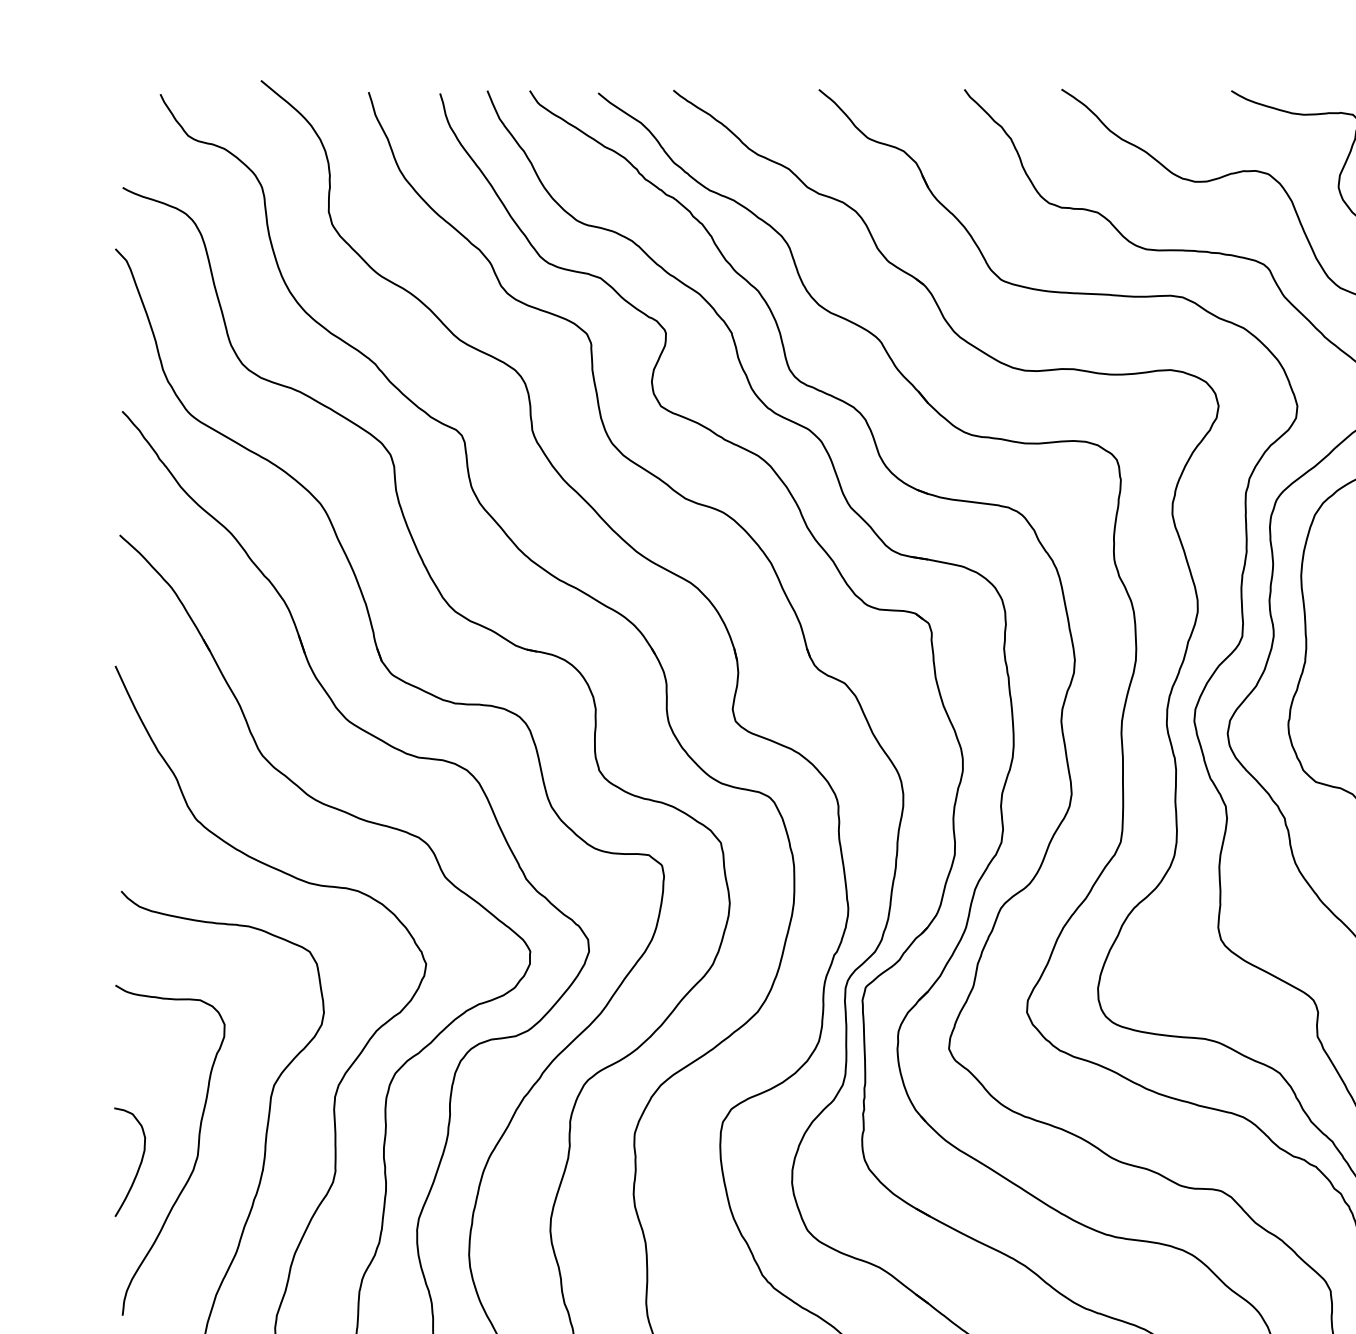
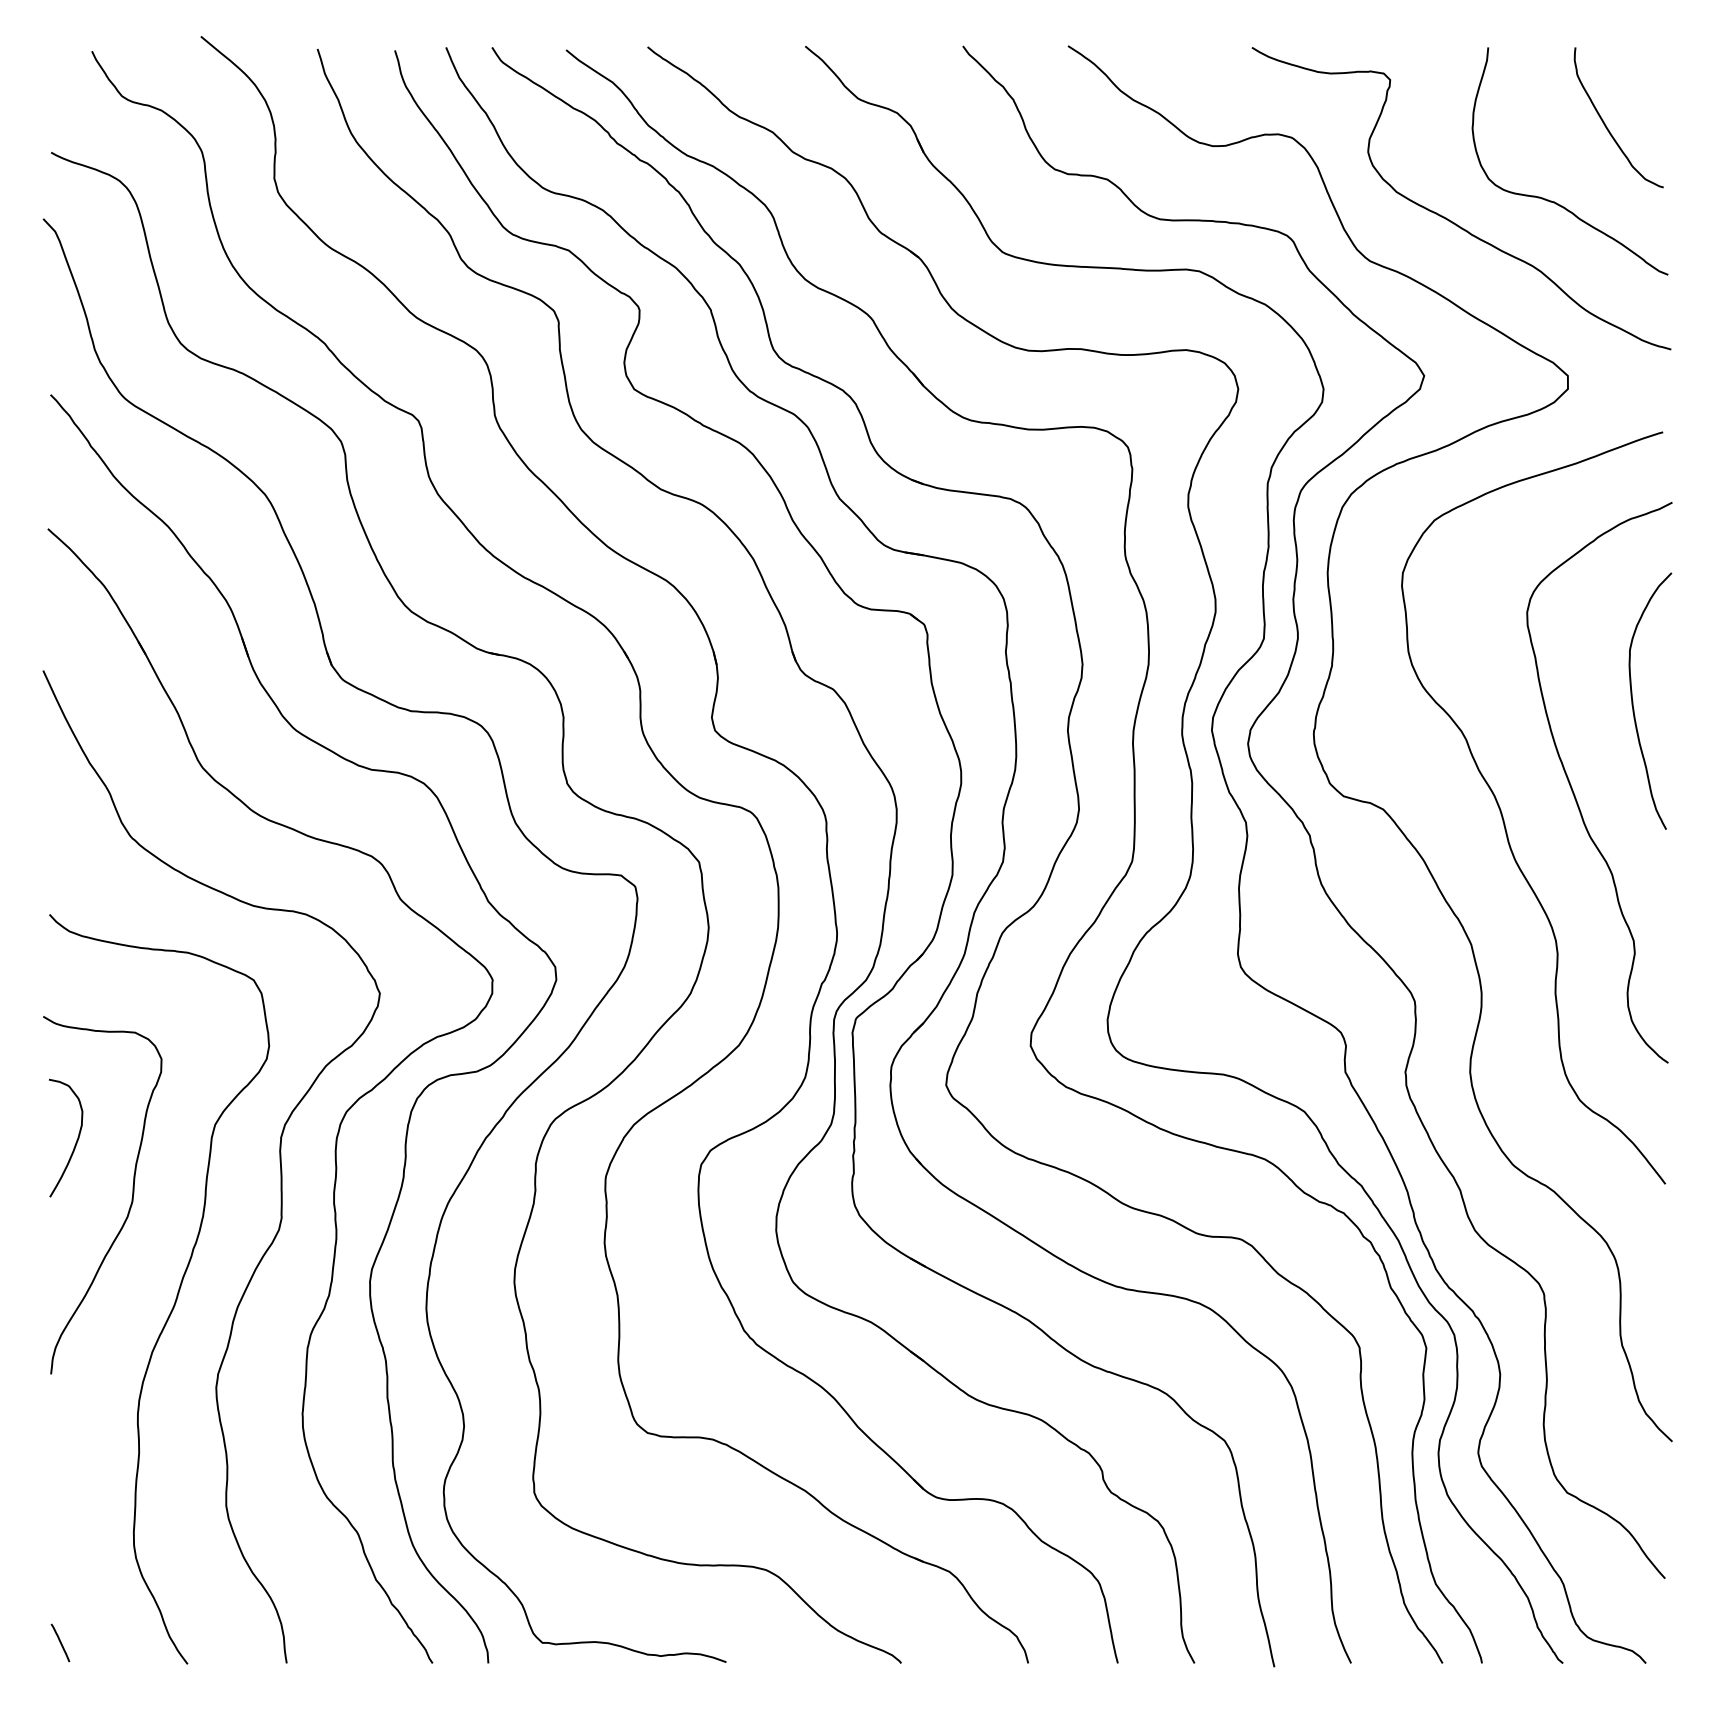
curve: (138, 1166) -> (75, 1142), moved

